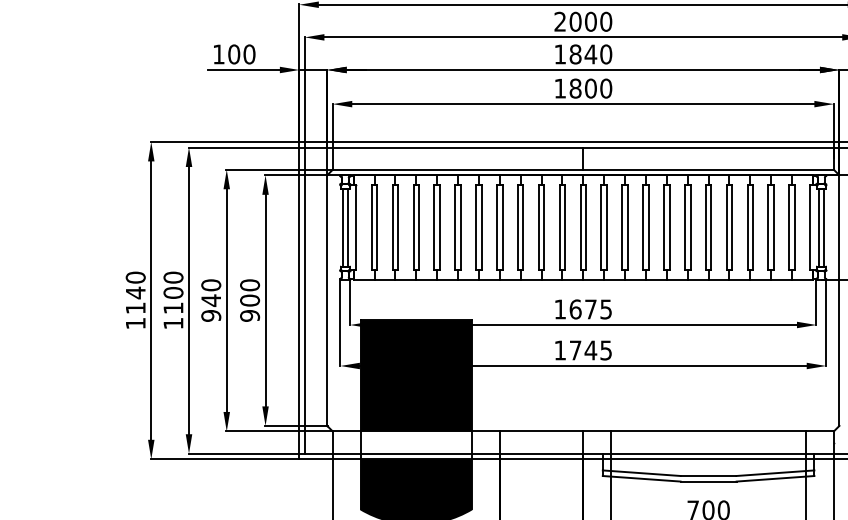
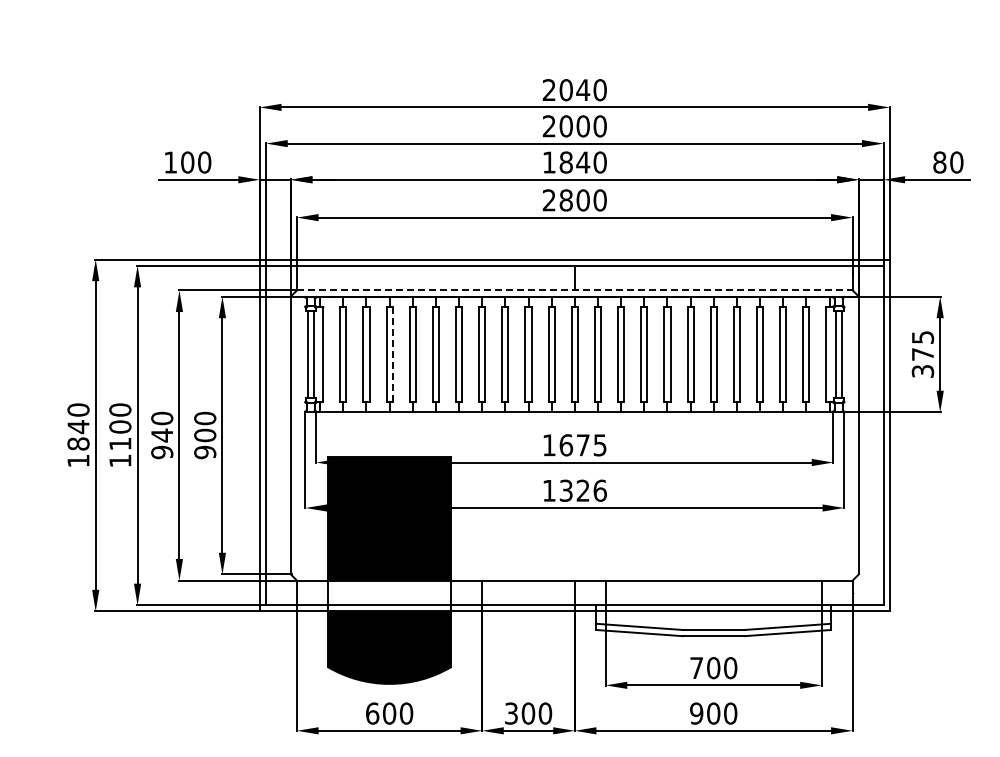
text: (559, 88) -> (548, 200), 1800 -> 2800
line: (583, 169) -> (574, 290), solid -> dashed
line: (418, 227) -> (392, 354), solid -> dashed
text: (135, 307) -> (78, 443), 1140 -> 1840
text: (590, 350) -> (582, 490), 1745 -> 1326

